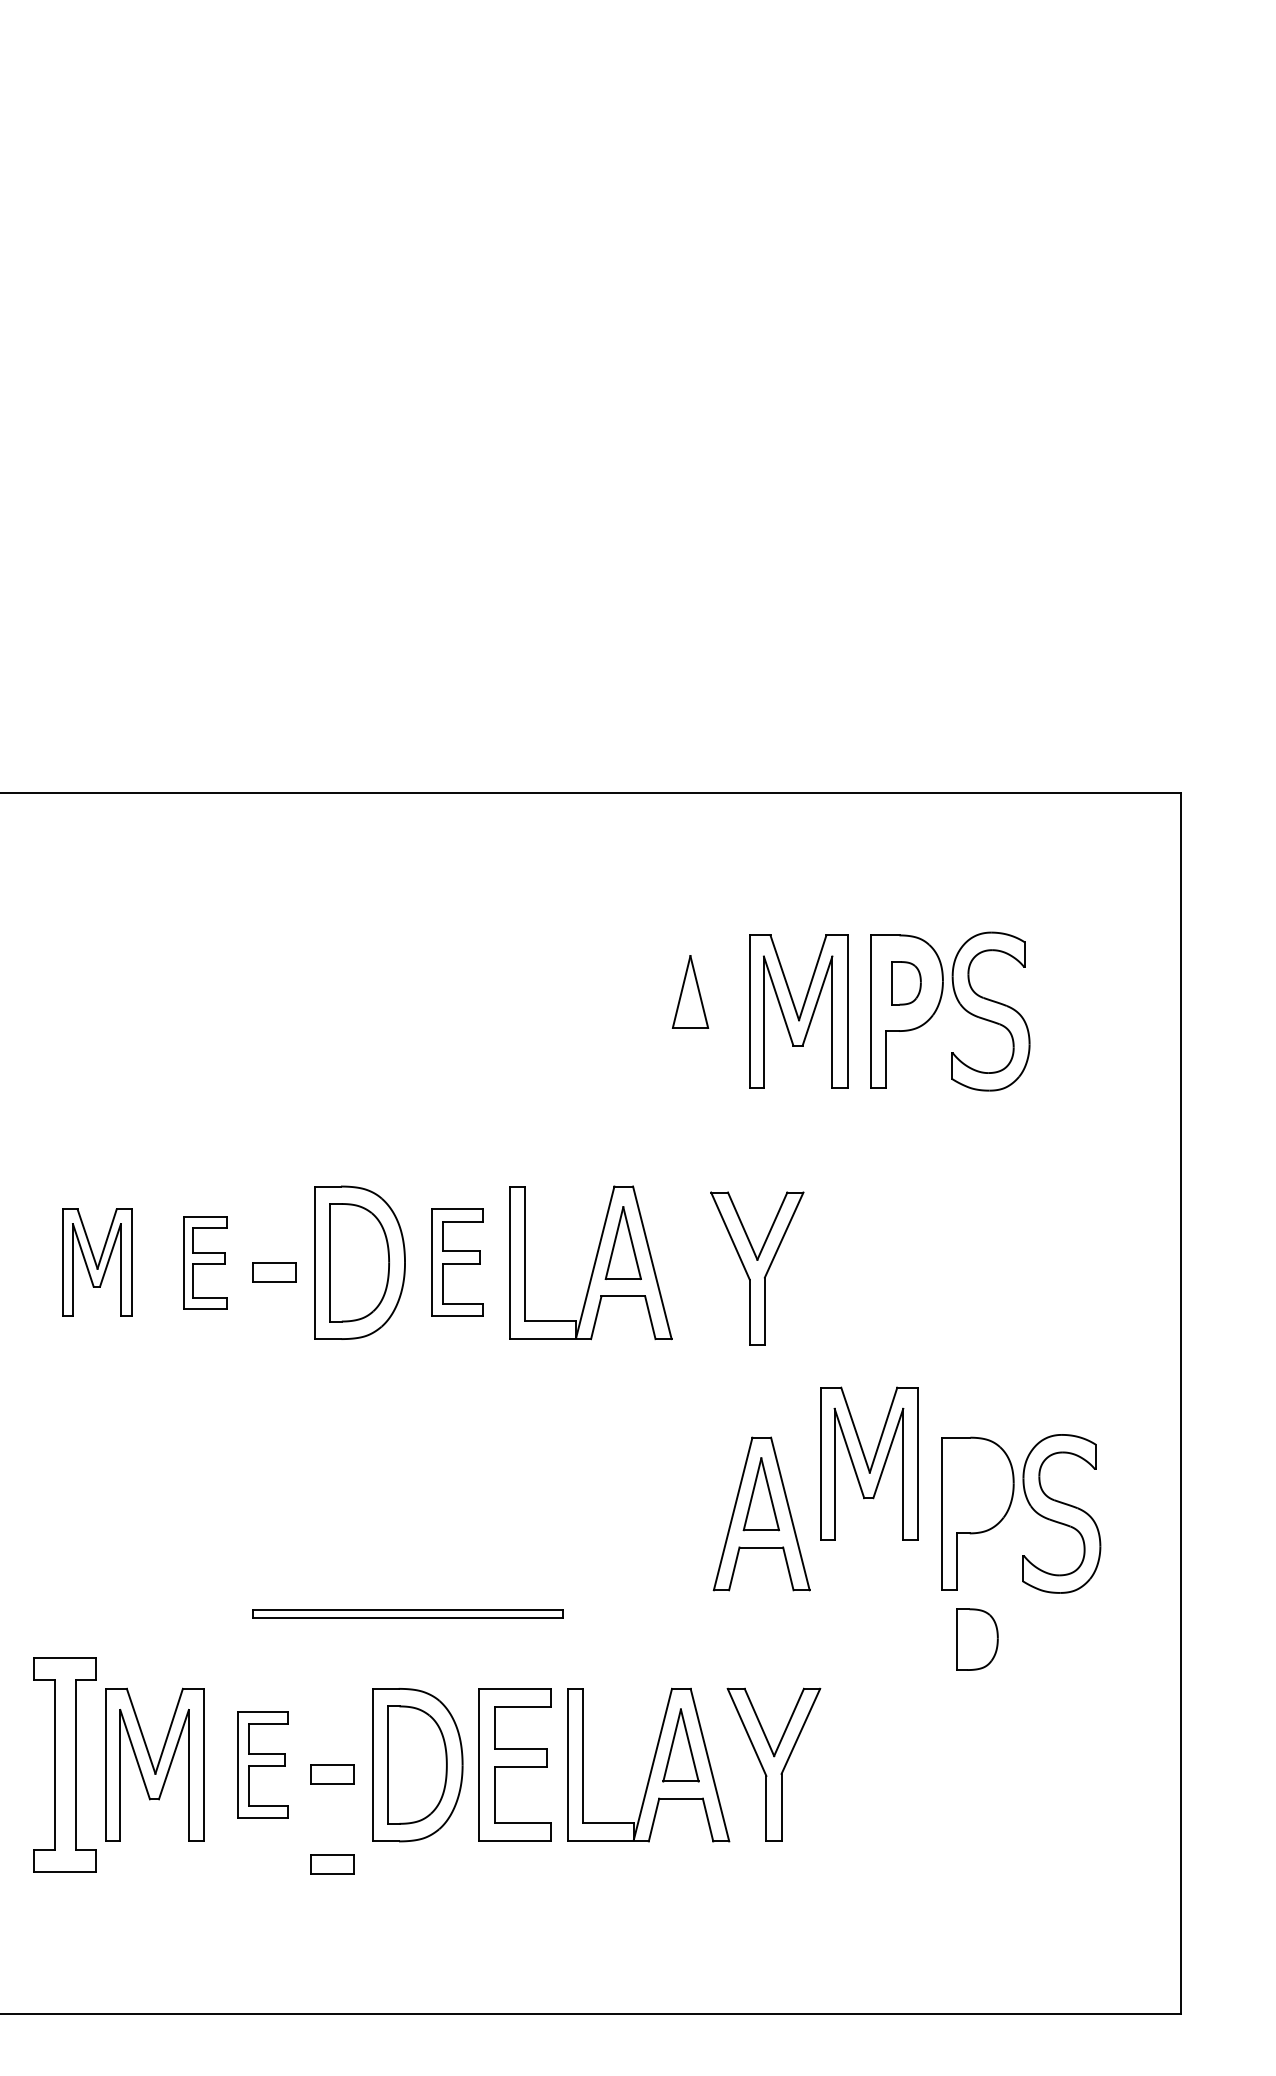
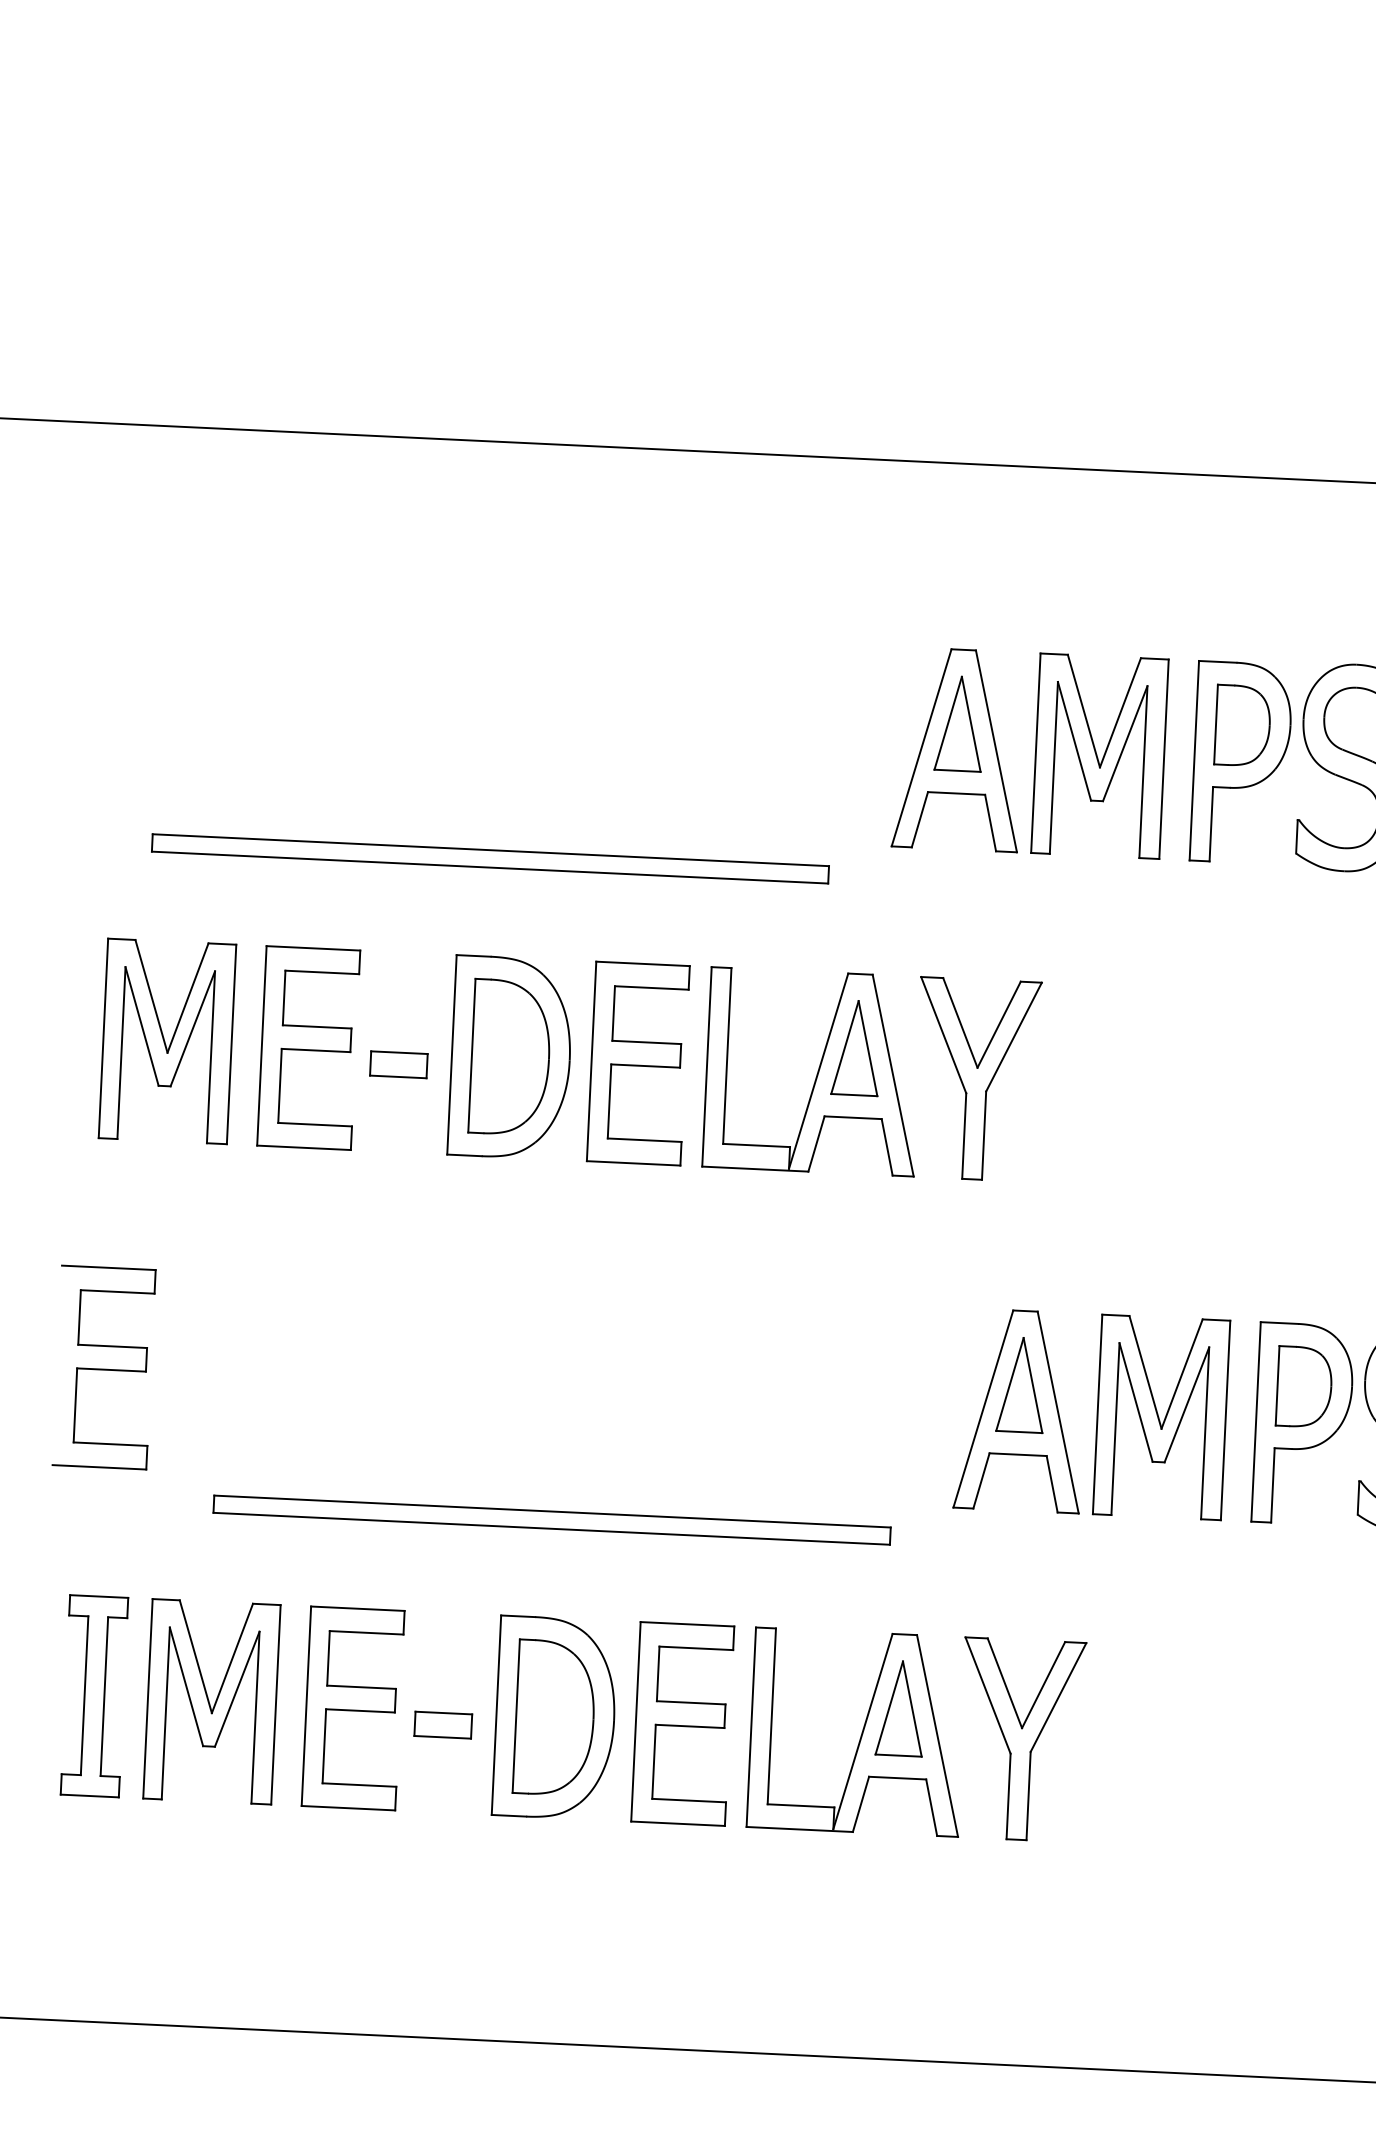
part: (906, 983) -> (1242, 726), size x1.43
part: (690, 1011) -> (958, 749), added
part: (337, 1111) -> (490, 858), added
part: (96, 1262) -> (166, 1040), size x1.43
part: (205, 1262) -> (308, 1047), size x1.67
part: (457, 1262) -> (638, 1063), size x1.43
part: (757, 1268) -> (977, 1079), moved
part: (869, 1463) -> (1161, 1416), moved
part: (60, 1513) -> (103, 1366), added
part: (407, 1614) -> (551, 1520), size x1.67
part: (977, 1639) -> (1304, 1386), moved
part: (64, 1764) -> (93, 1695), size x0.71
part: (262, 1764) -> (352, 1707), size x1.43
part: (332, 1864) -> (437, 1842), removed

